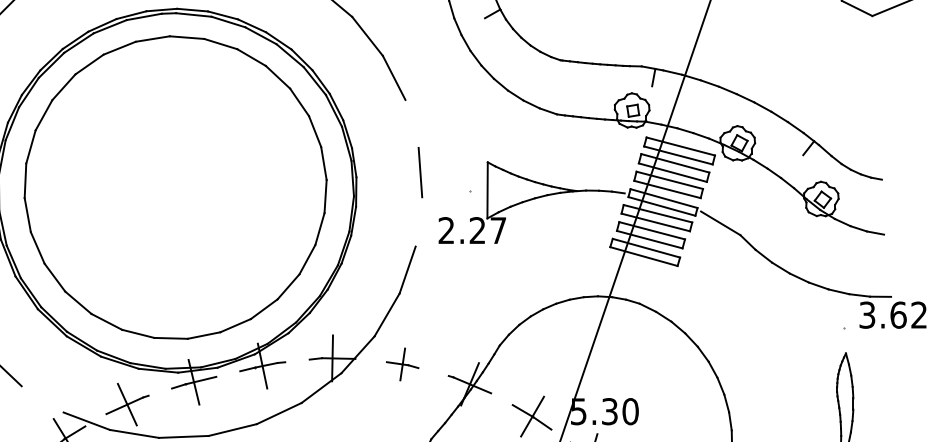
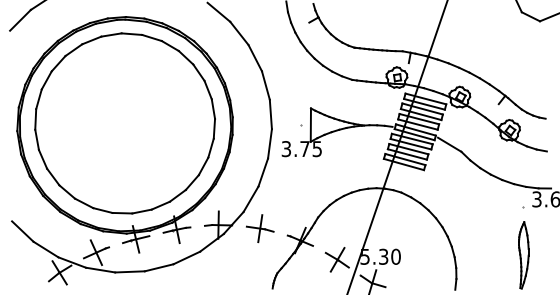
line: (411, 123) -> (265, 85), added
line: (418, 221) -> (269, 143), added
text: (471, 231) -> (301, 149), 2.27 -> 3.75
part: (402, 364) -> (260, 228), size x1.43
line: (41, 399) -> (45, 249), added

